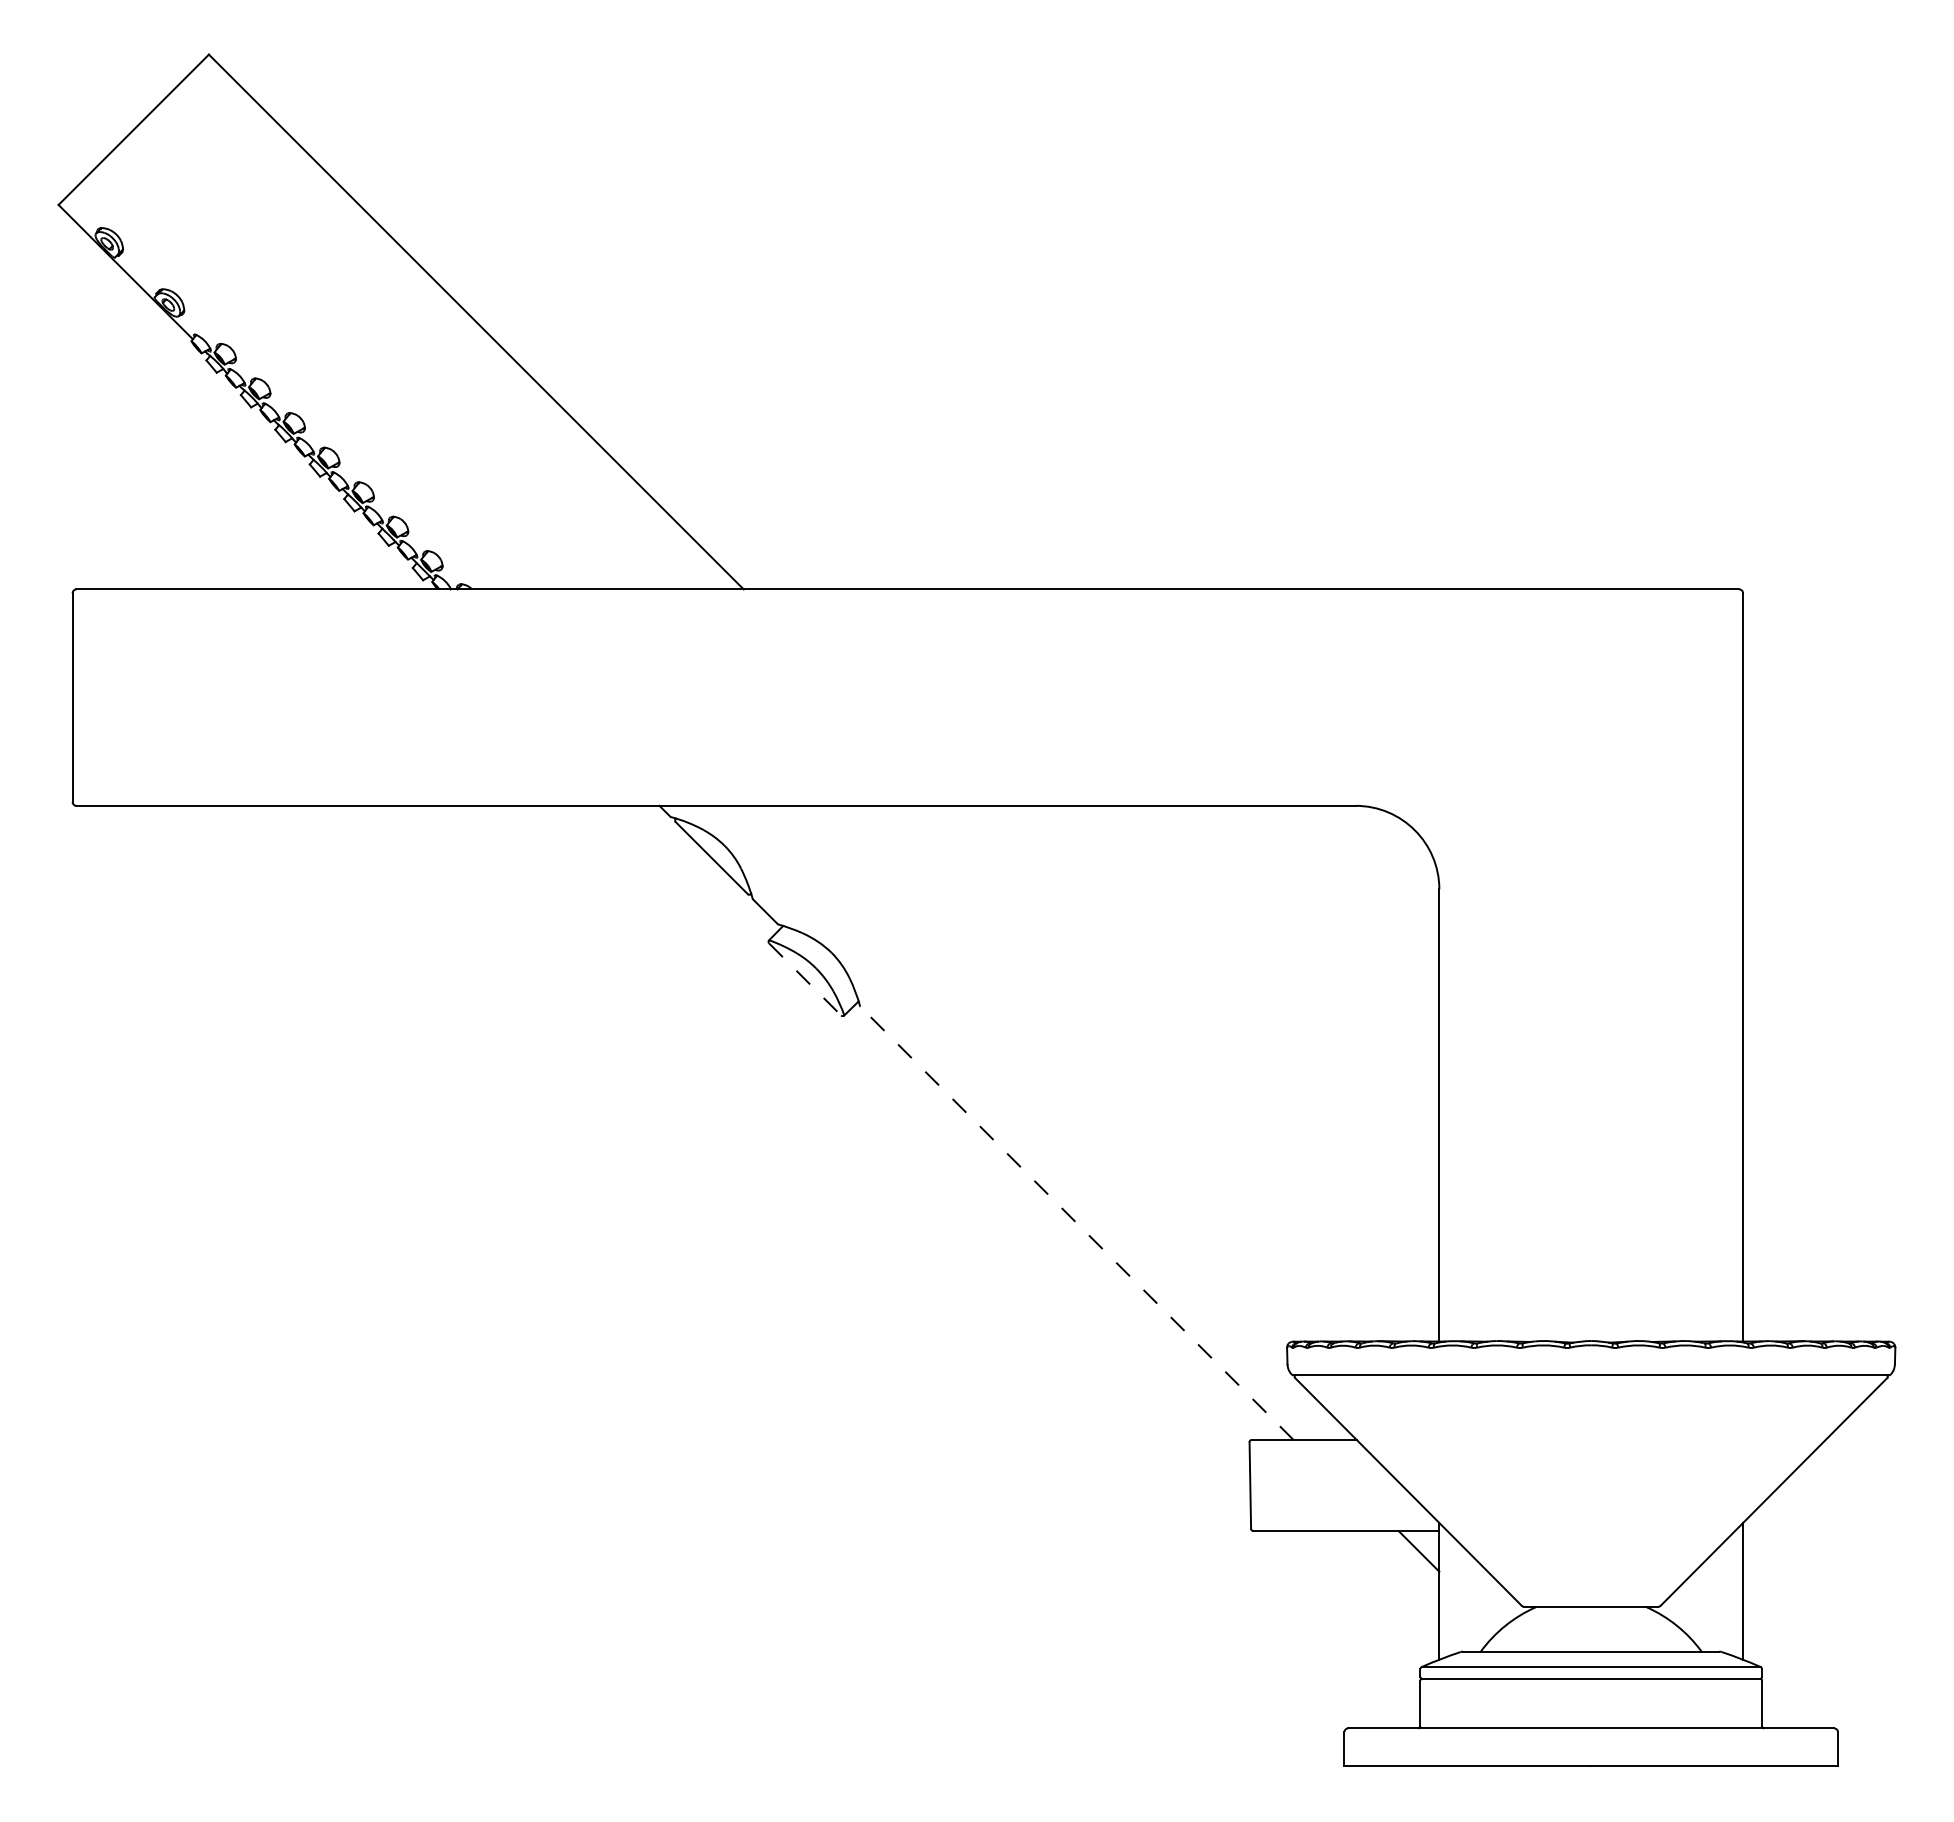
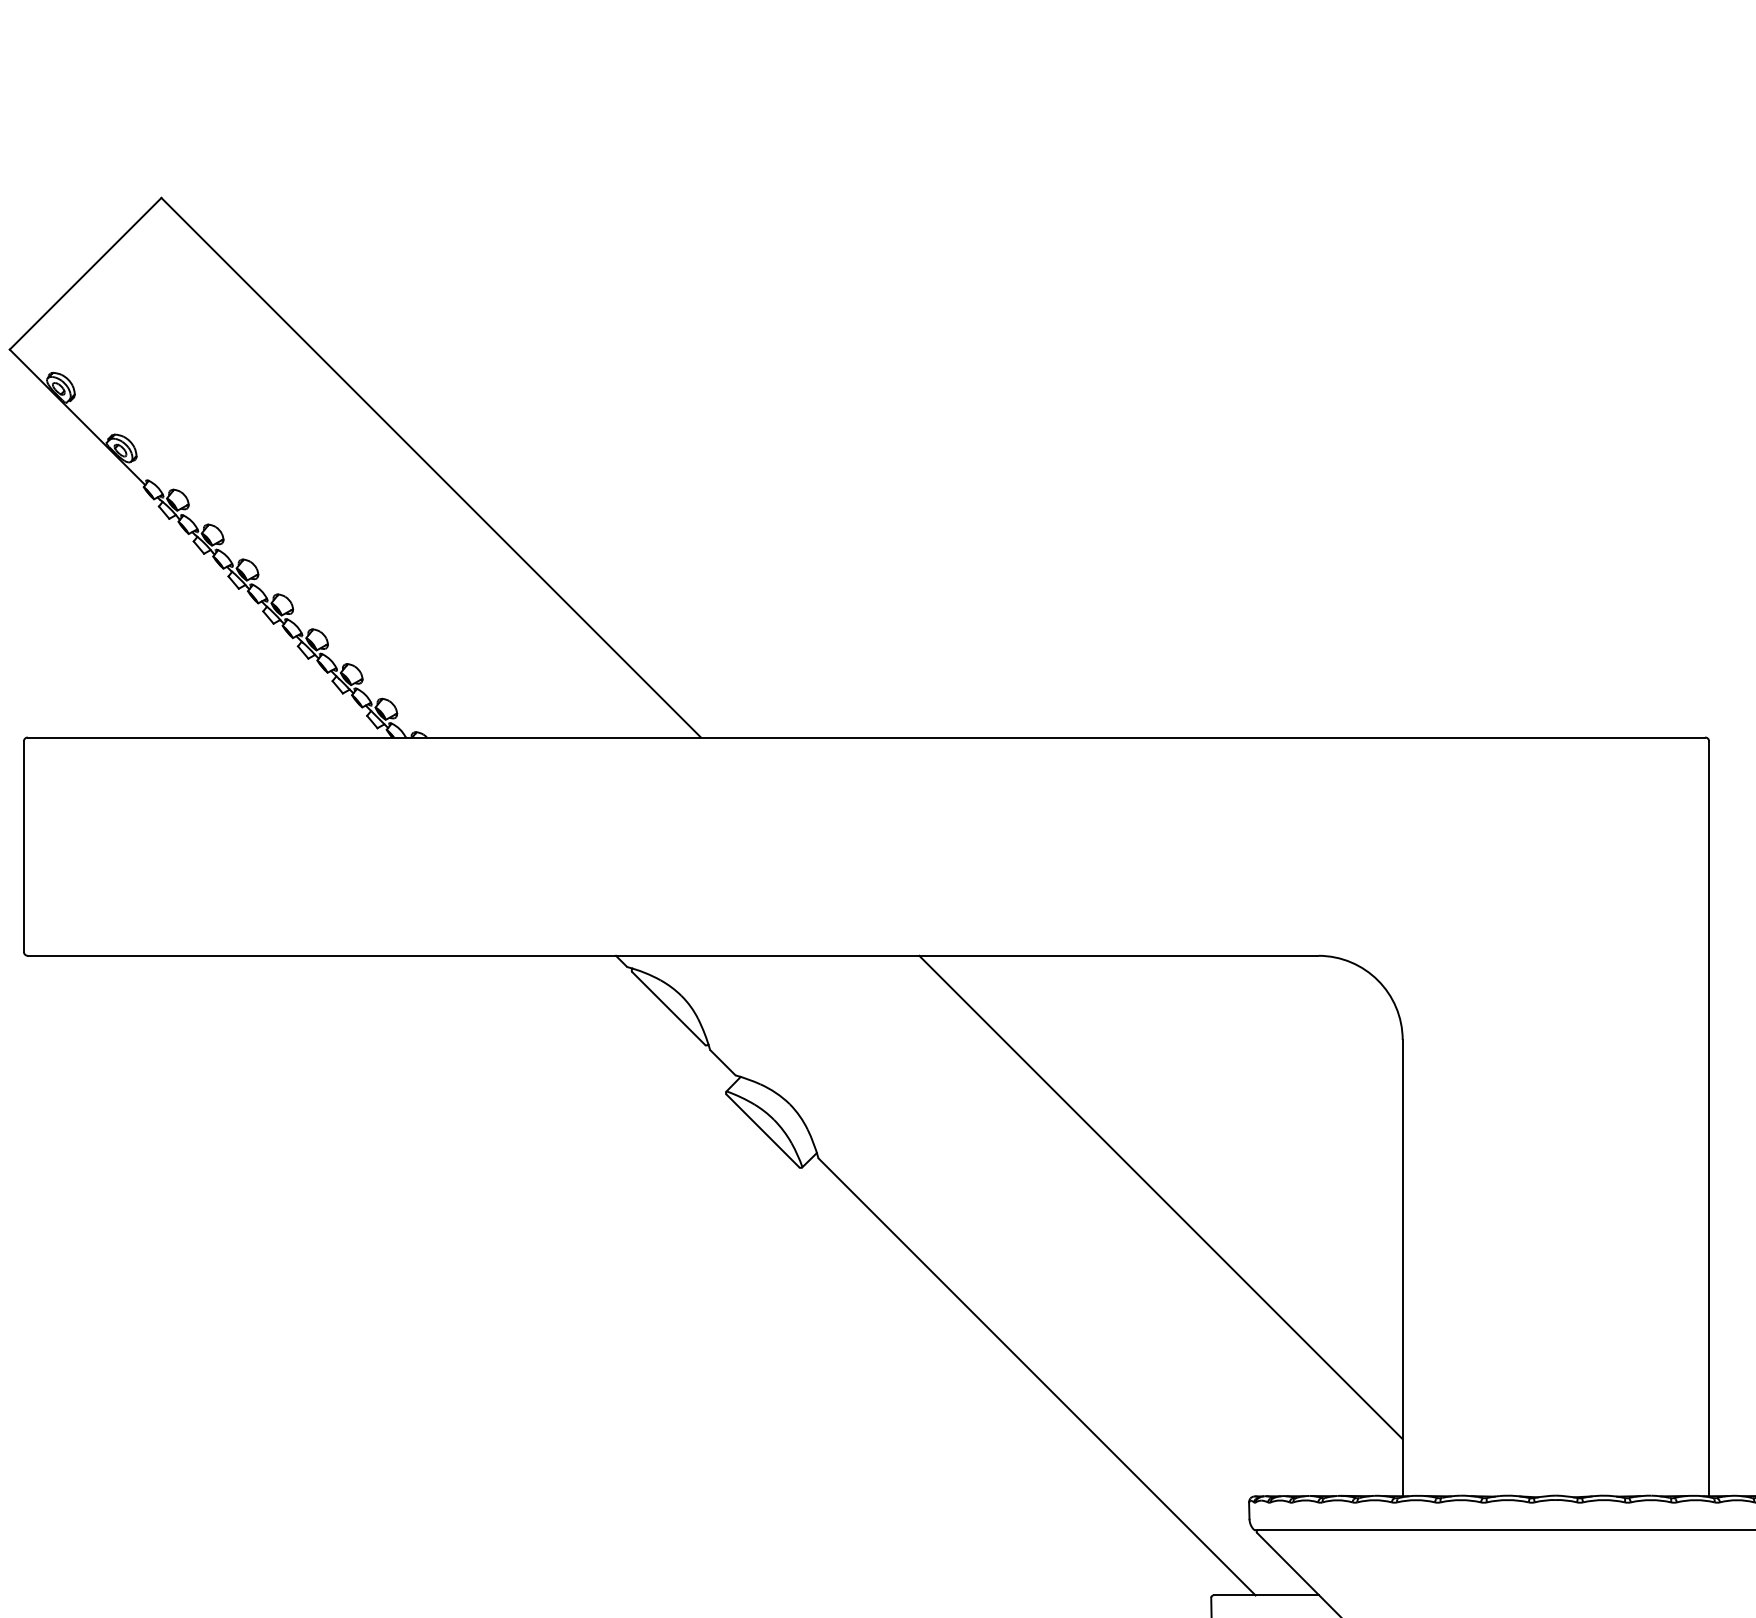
line: (805, 979) -> (763, 1130), dashed -> solid
line: (1199, 1045) -> (1160, 1197), added
line: (1076, 1223) -> (1036, 1377), dashed -> solid

